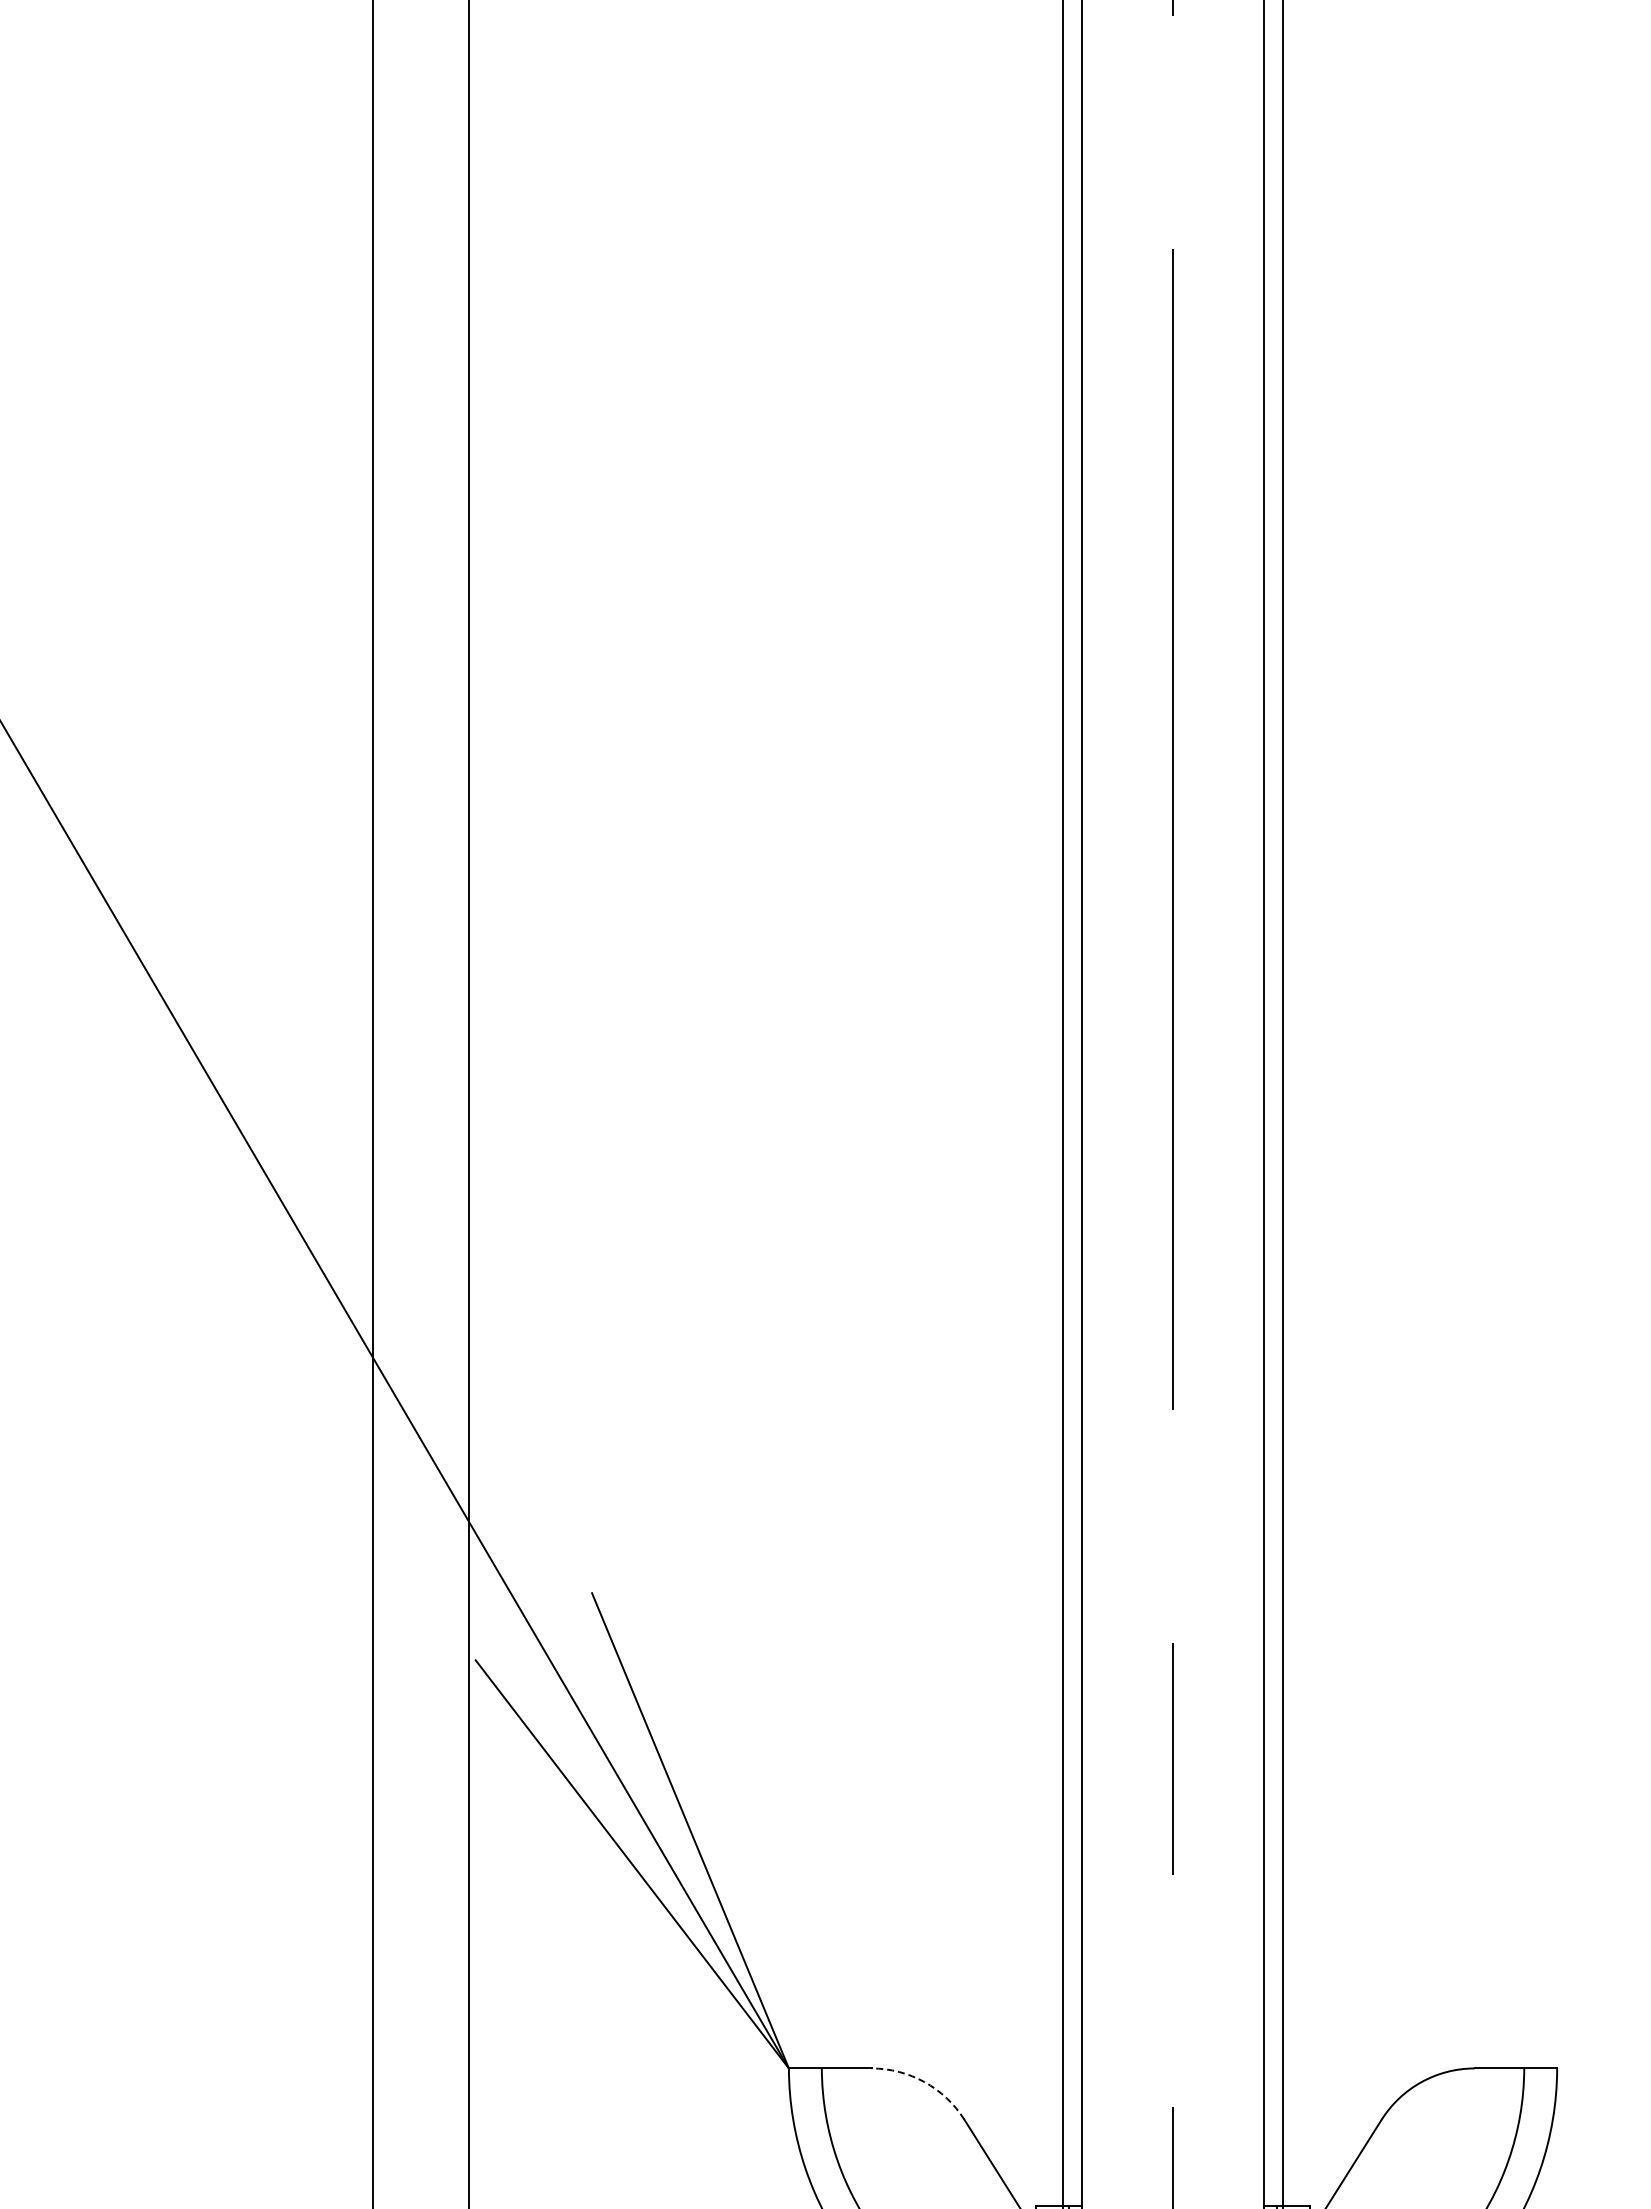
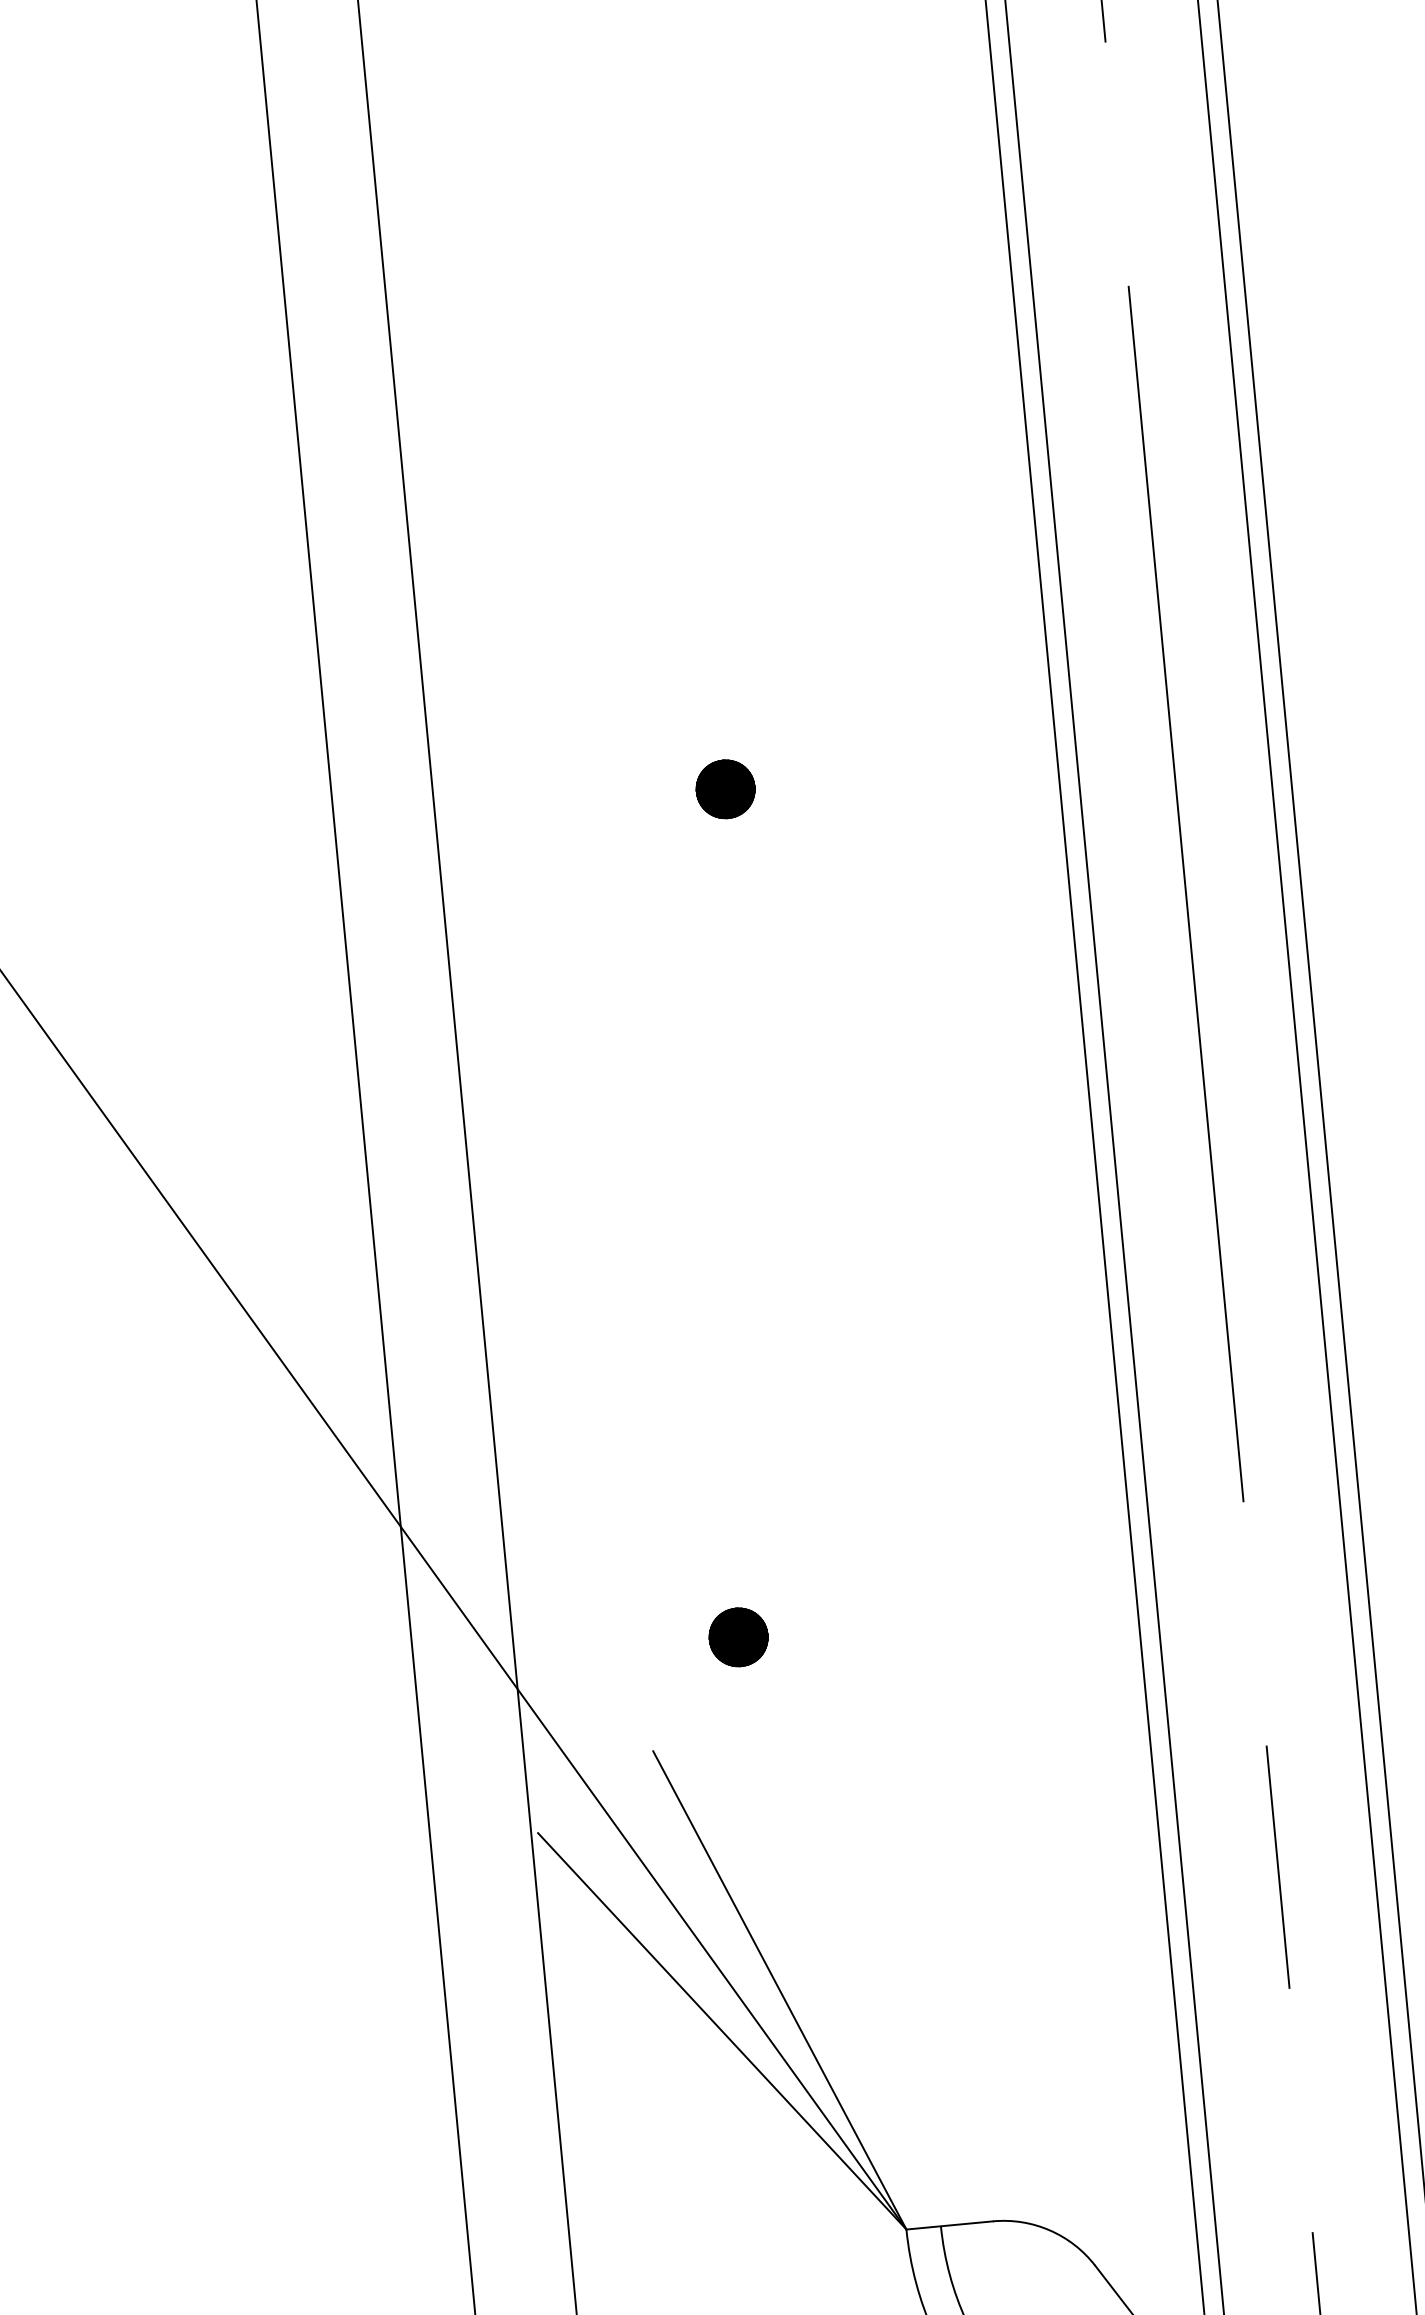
part: (746, 688) -> (725, 788), added
part: (682, 1492) -> (738, 1636), added
arc: (924, 2082) -> (1049, 2230), dashed -> solid

